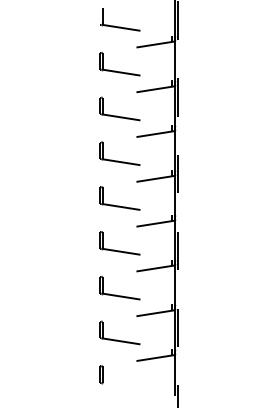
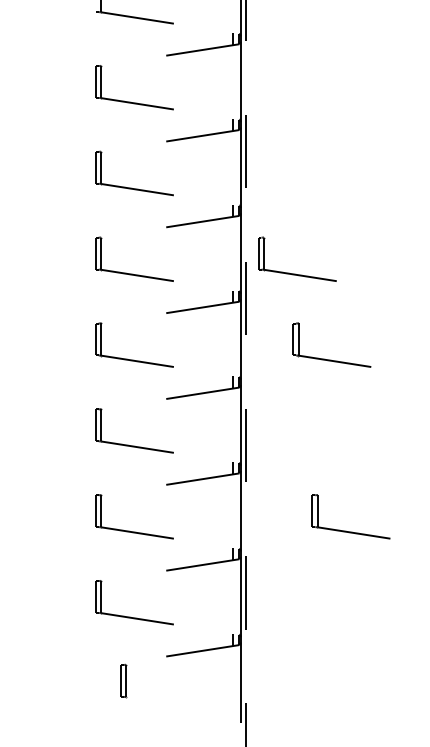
part: (203, 160) -> (294, 272), added
part: (222, 205) -> (331, 358), added
part: (229, 294) -> (344, 528), added
part: (101, 374) -> (124, 680), moved

